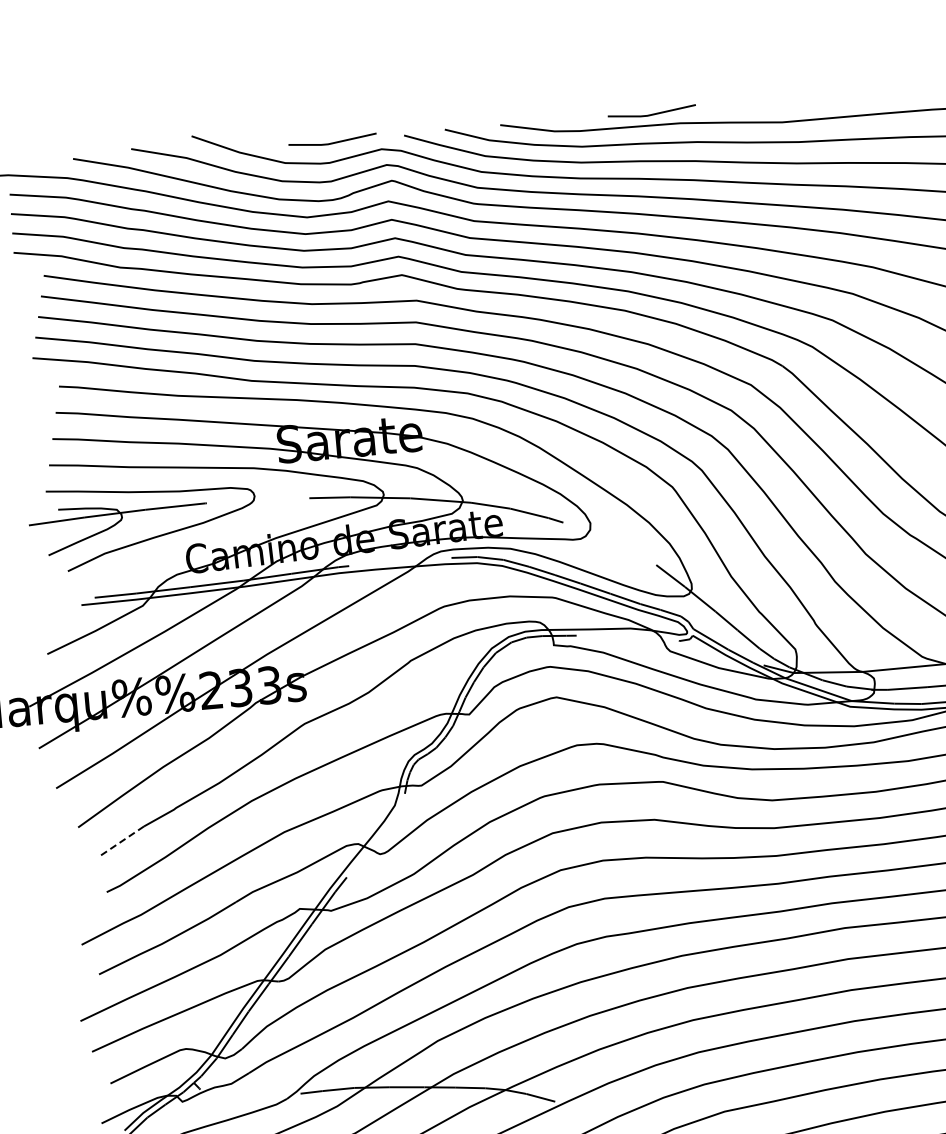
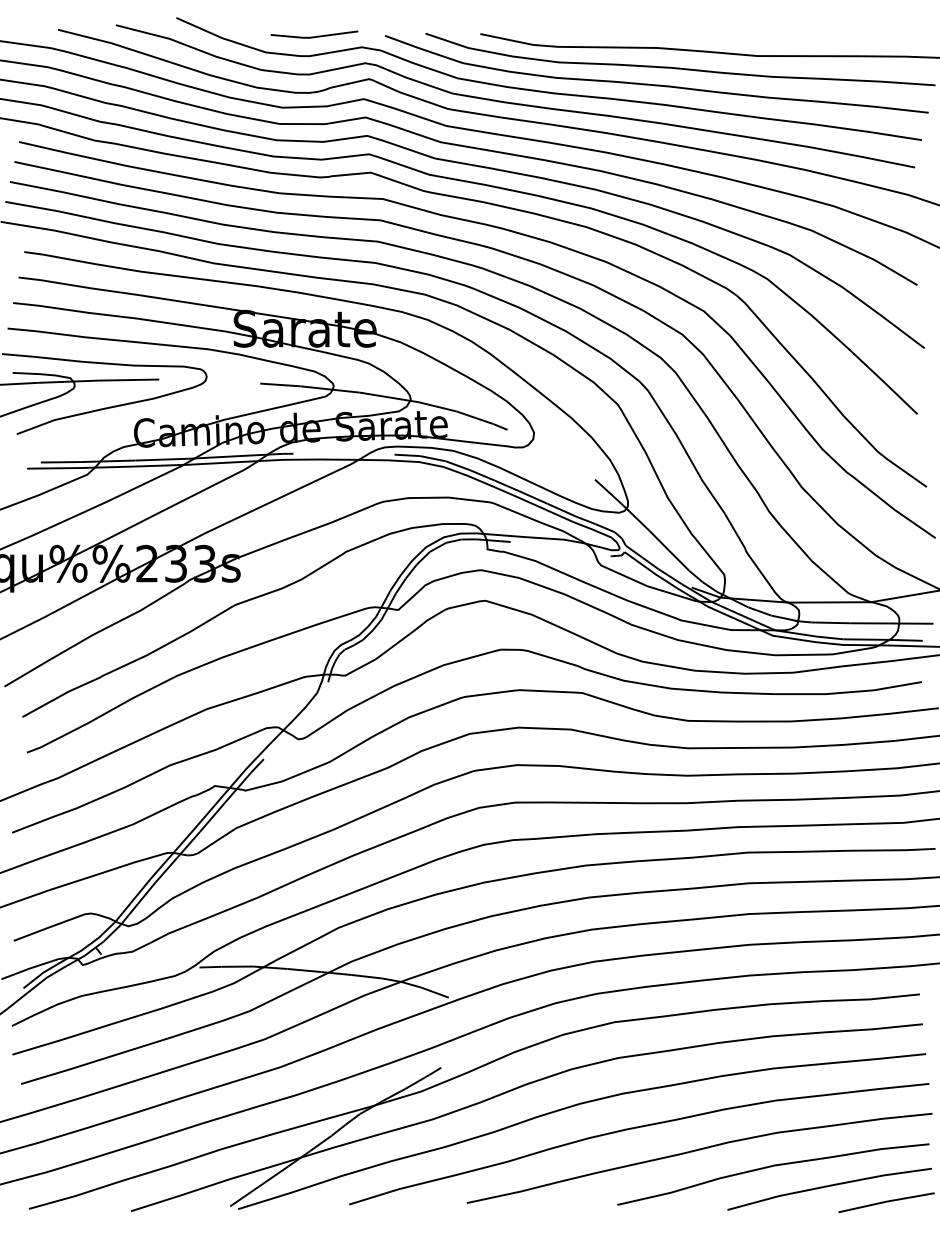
line: (652, 114) -> (630, 36), removed
line: (121, 841) -> (45, 704), dashed -> solid

